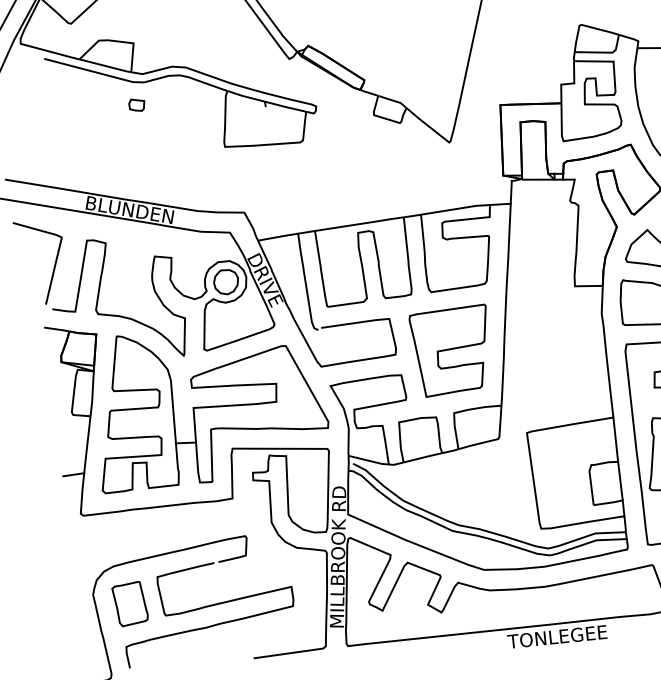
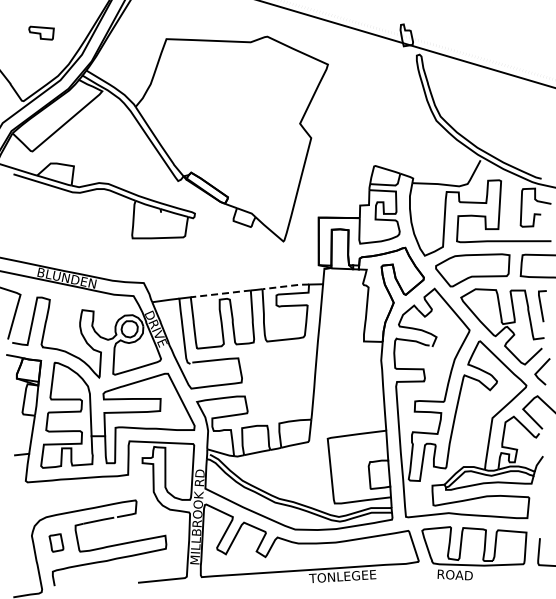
part: (136, 104) -> (74, 207), removed
line: (456, 209) -> (286, 286), solid -> dashed
line: (361, 223) -> (222, 293), solid -> dashed
part: (448, 350) -> (277, 381), removed
part: (130, 603) -> (56, 542), size x0.6

